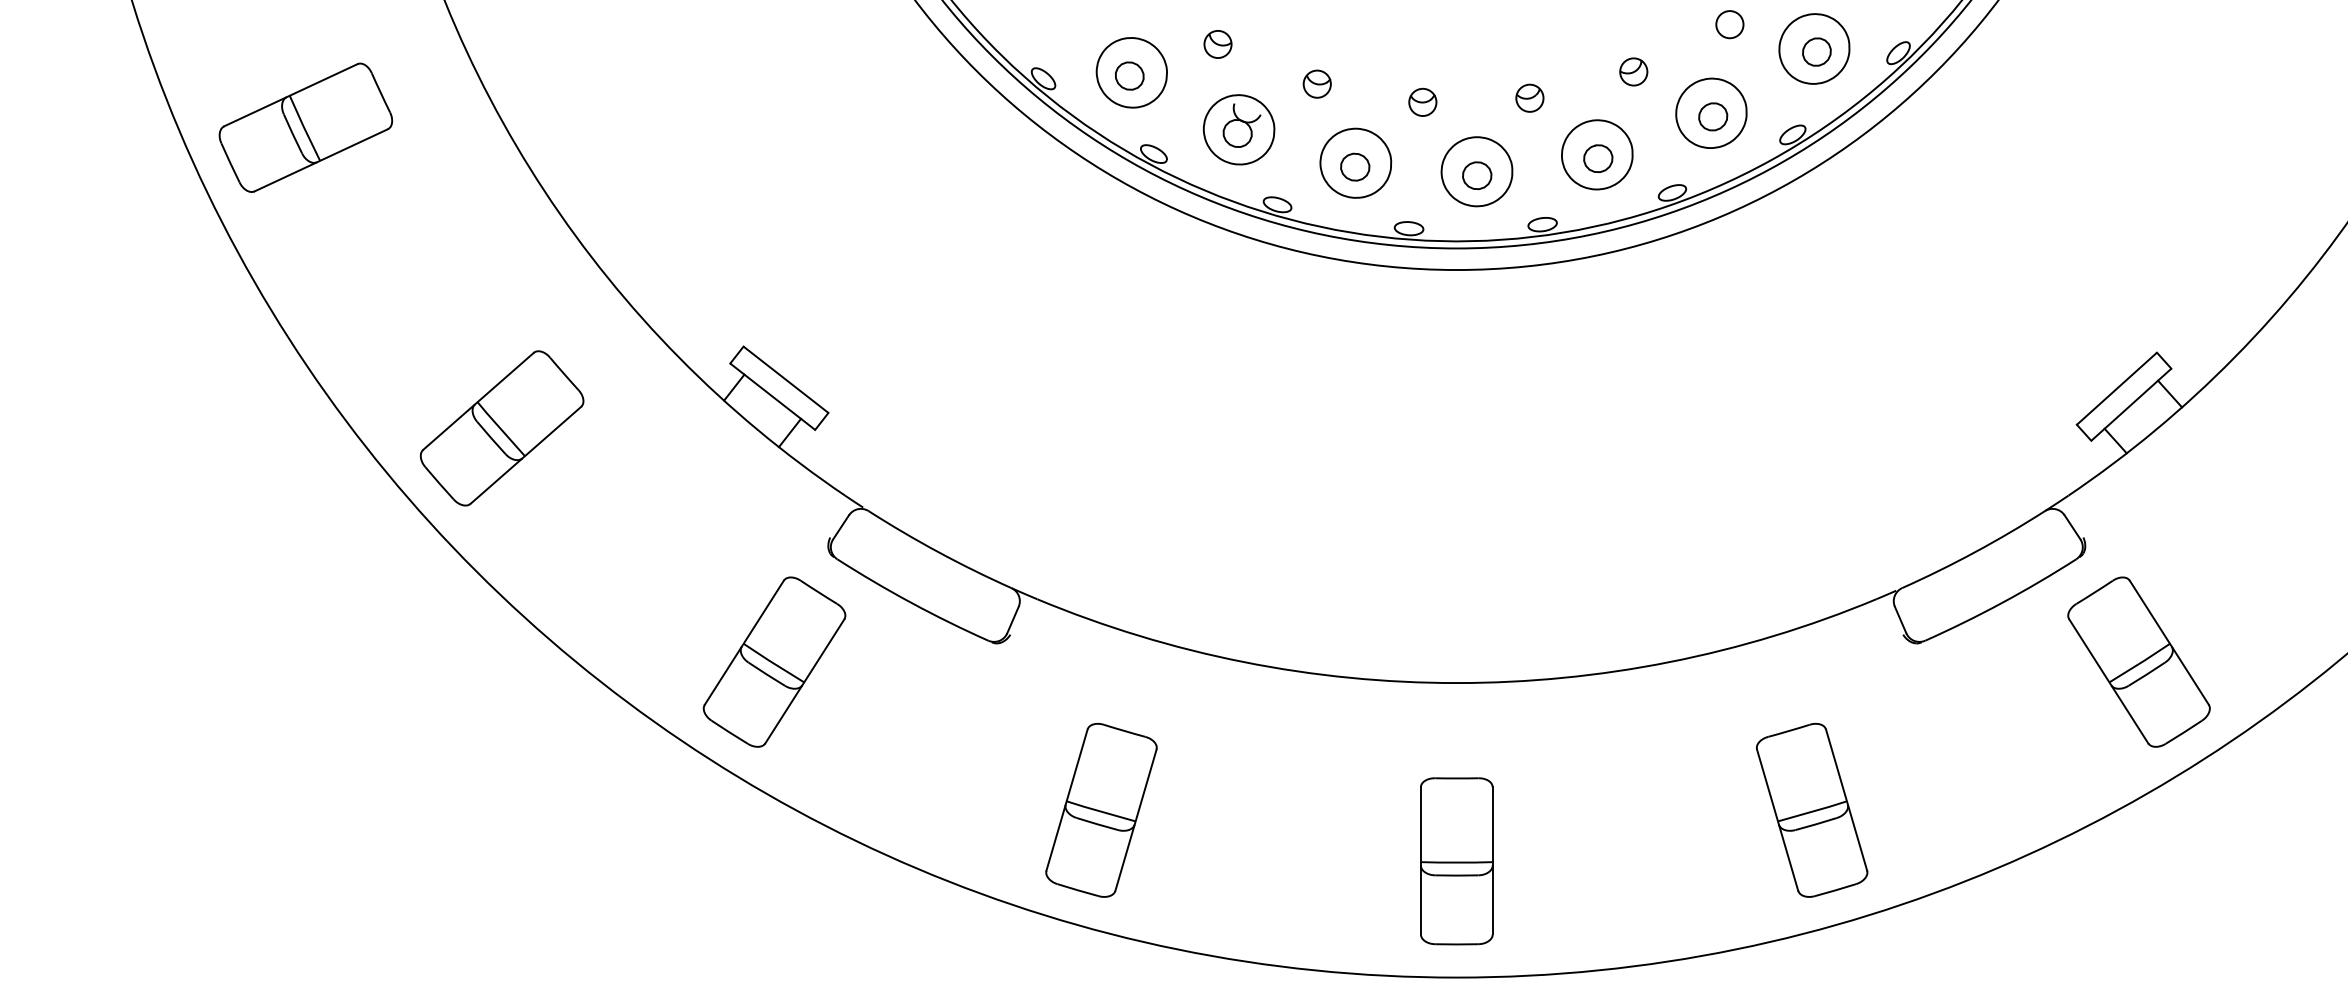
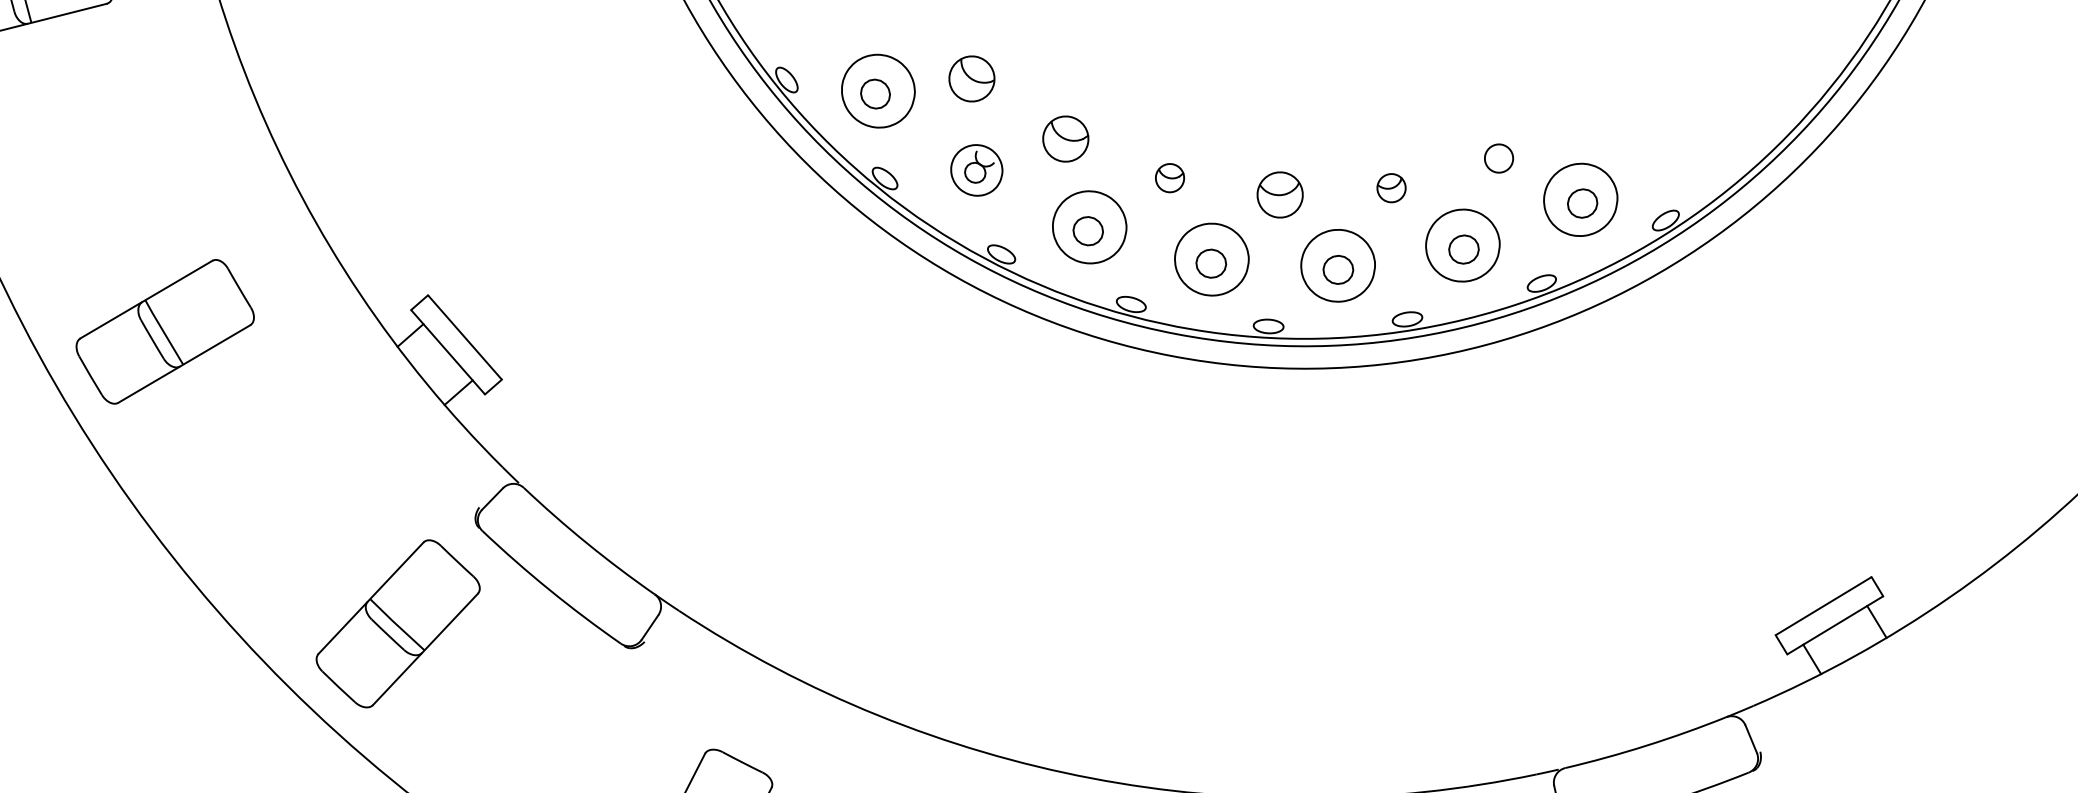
part: (1217, 44) -> (971, 78), size x1.6
part: (1316, 83) -> (1064, 138), size x1.6
part: (1529, 97) -> (1279, 193), size x1.6
part: (1238, 129) -> (976, 169), size x0.7

